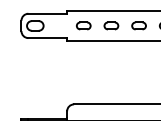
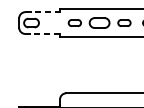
line: (48, 13) -> (43, 11), solid -> dashed
part: (111, 25) -> (99, 22), size x1.6
line: (47, 38) -> (42, 34), solid -> dashed

